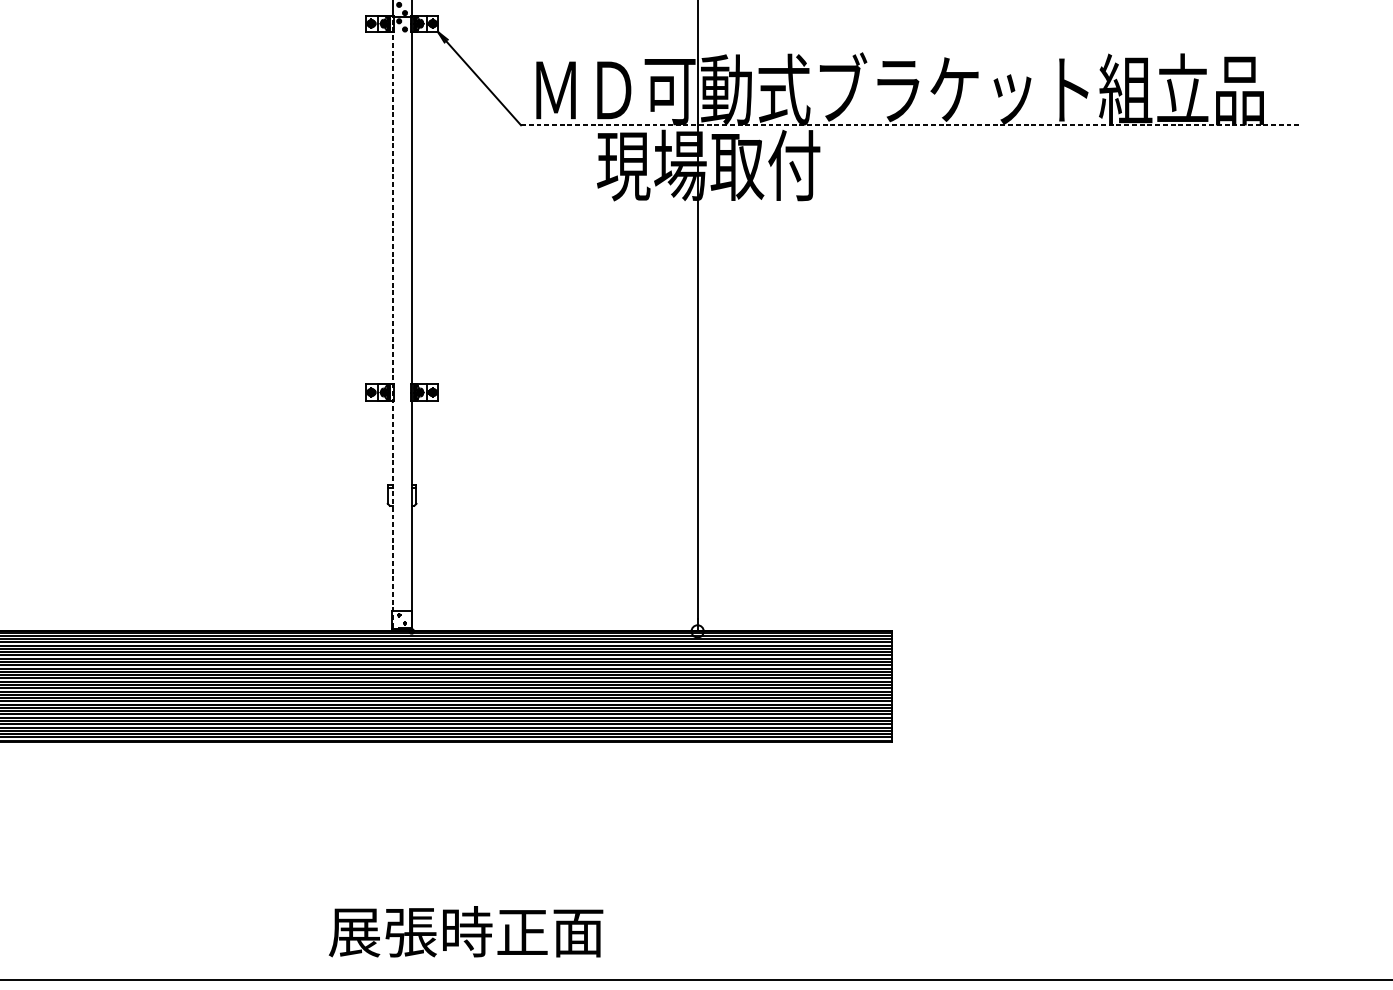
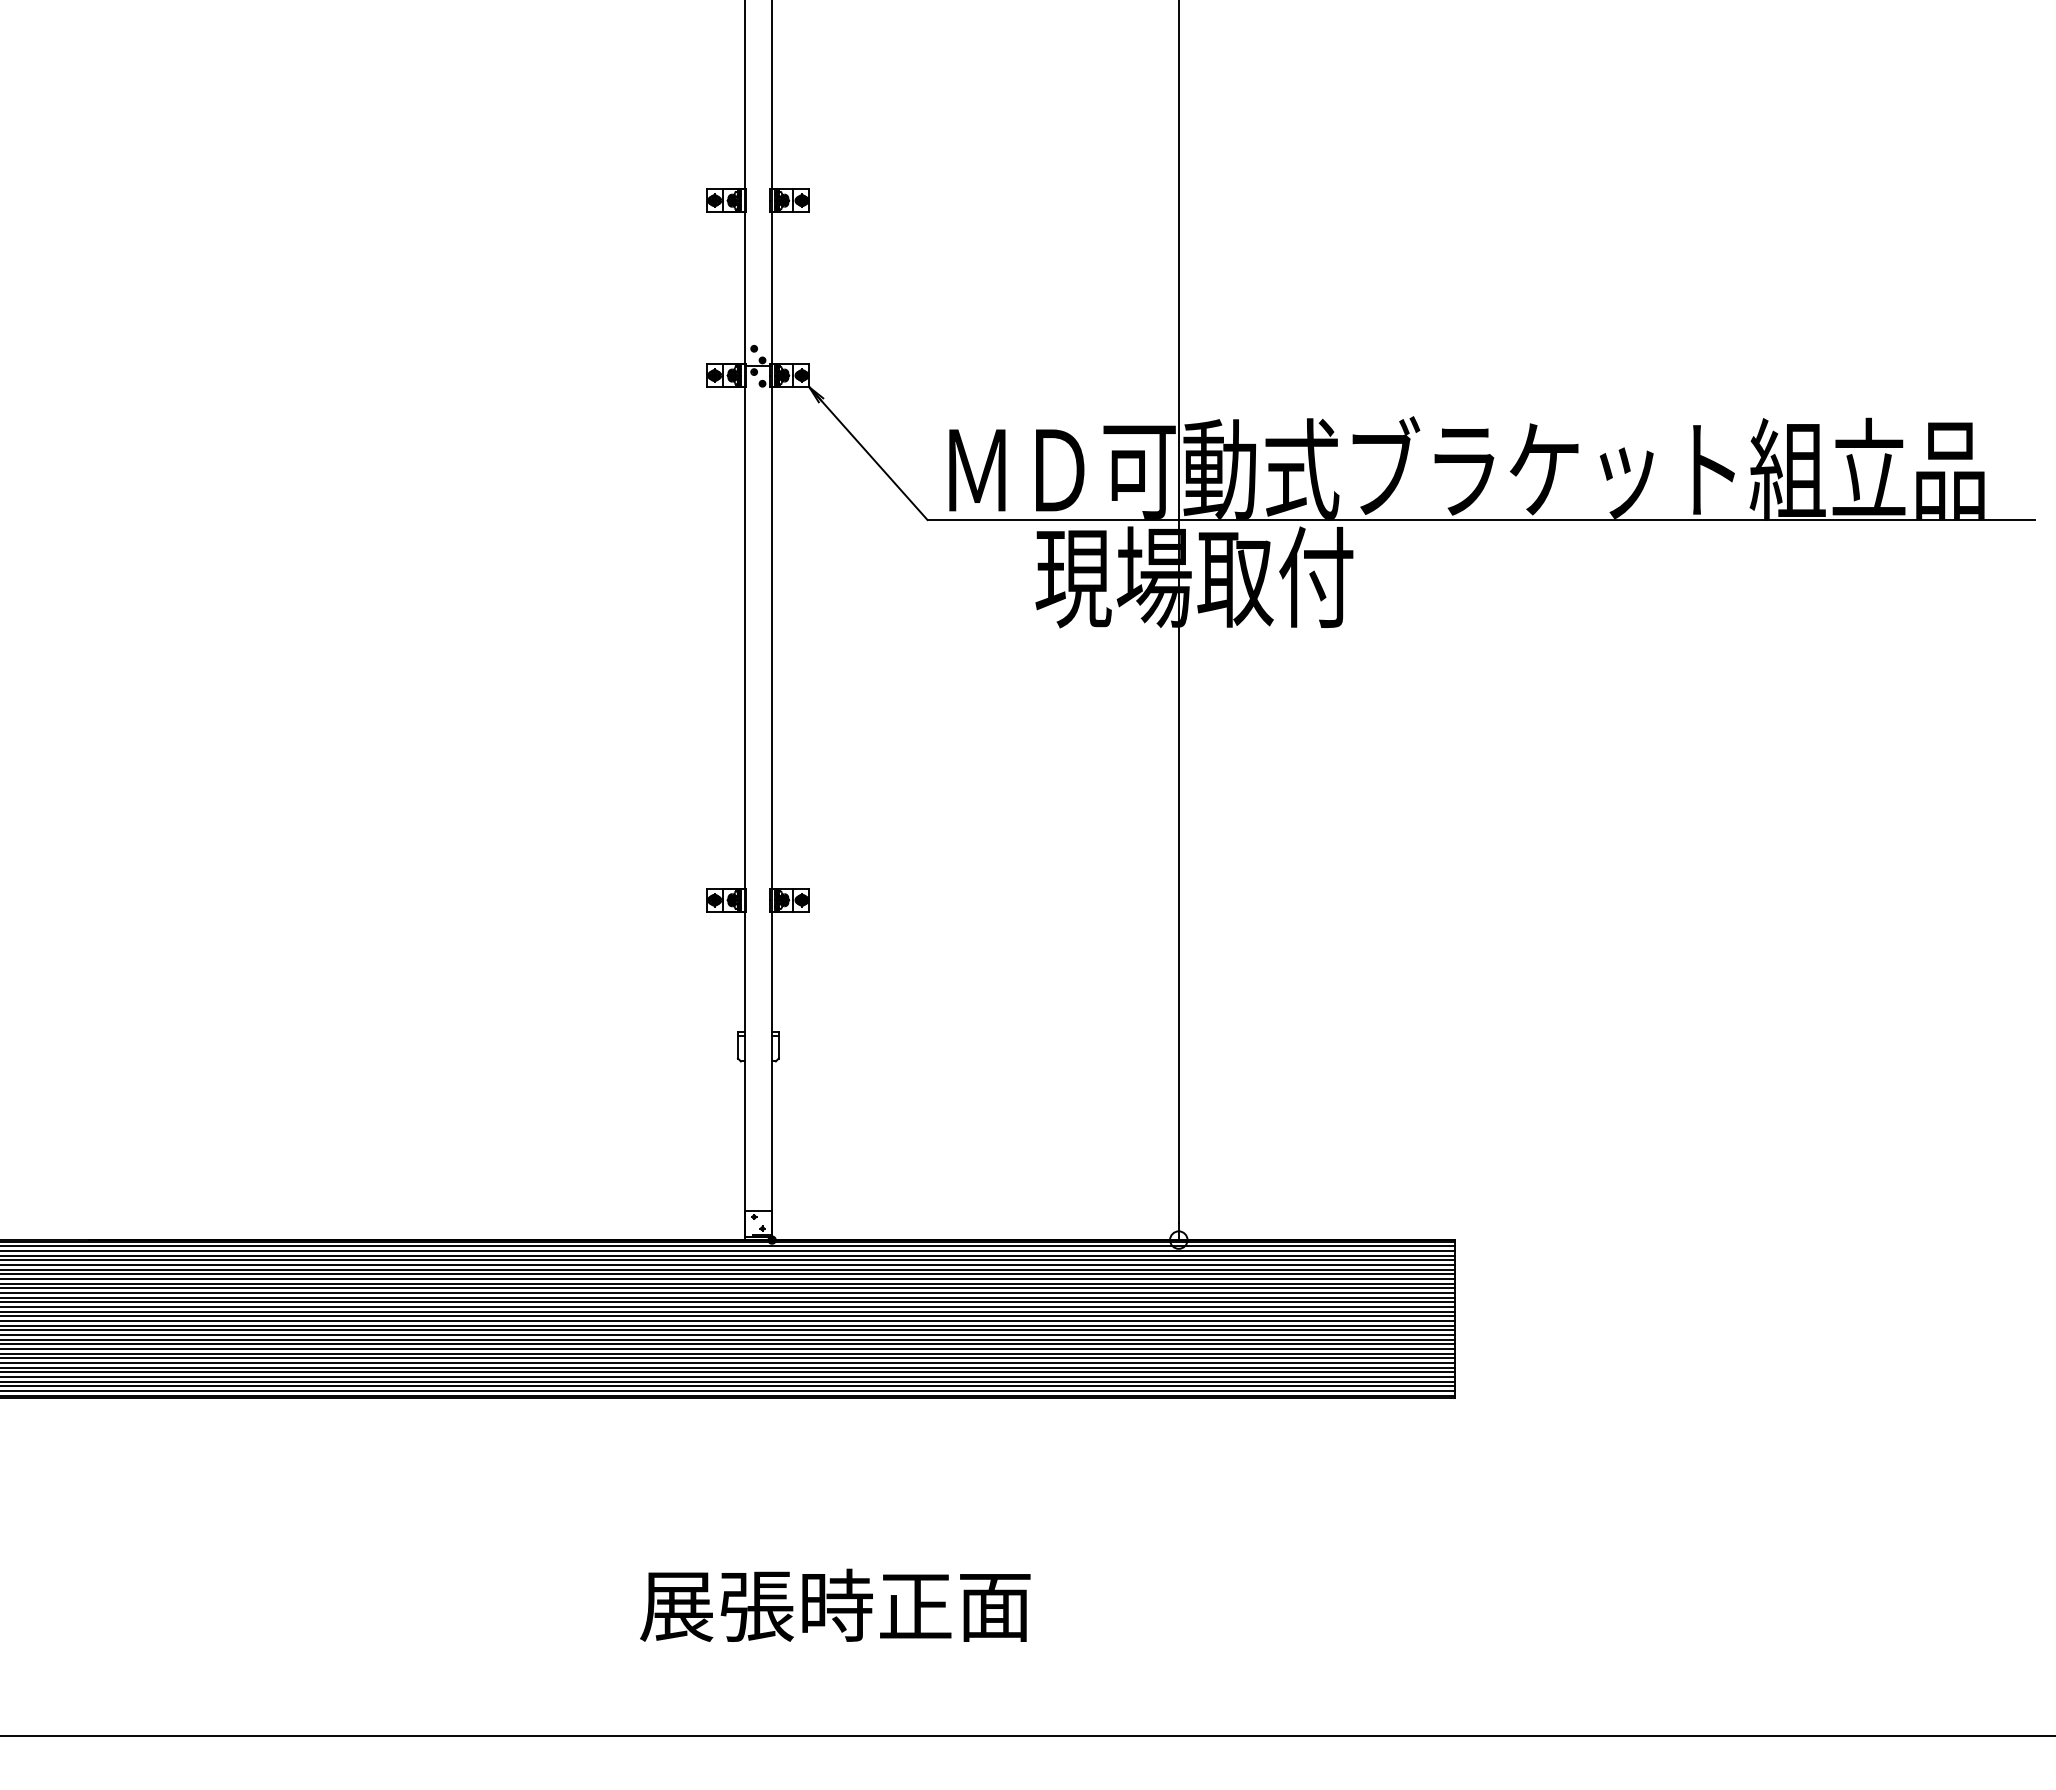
line: (910, 125) -> (1481, 520), dashed -> solid
line: (392, 322) -> (744, 800), dashed -> solid
text: (466, 931) -> (835, 1604), moved

